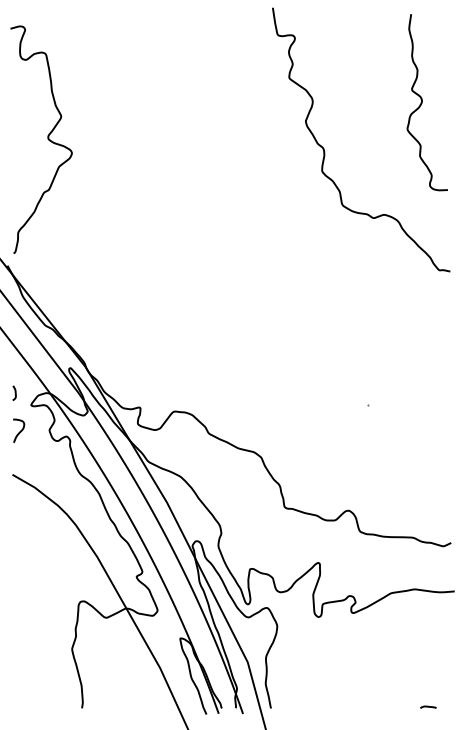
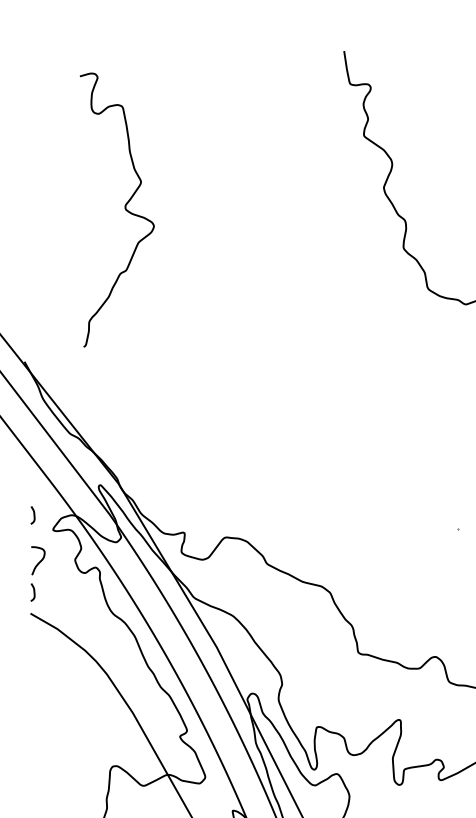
curve: (47, 139) -> (124, 209), moved
curve: (14, 456) -> (32, 591), added

